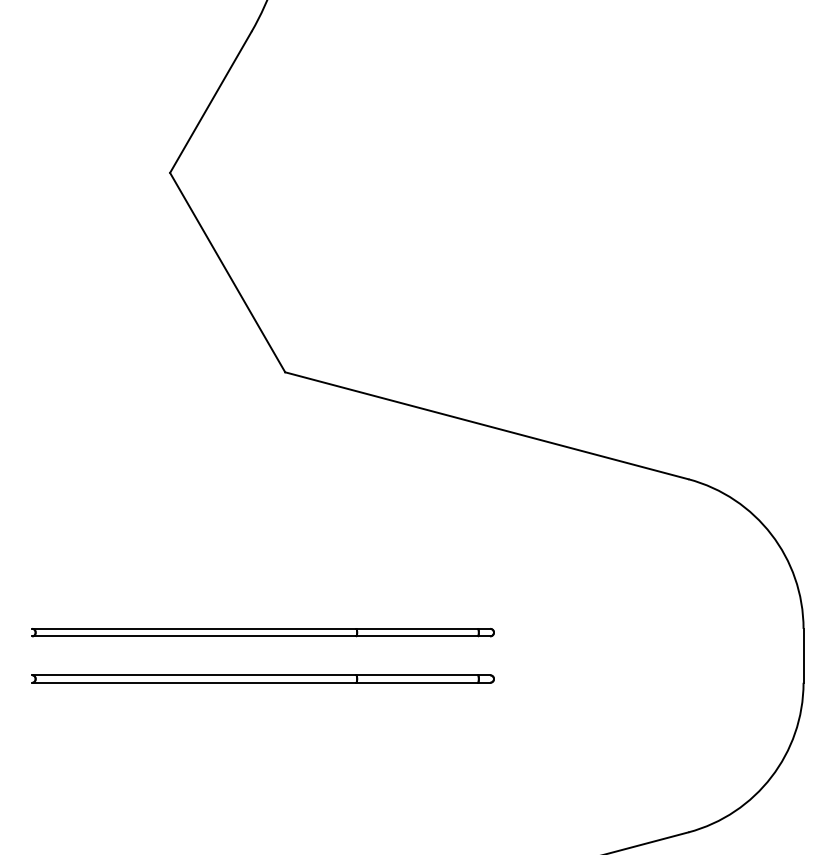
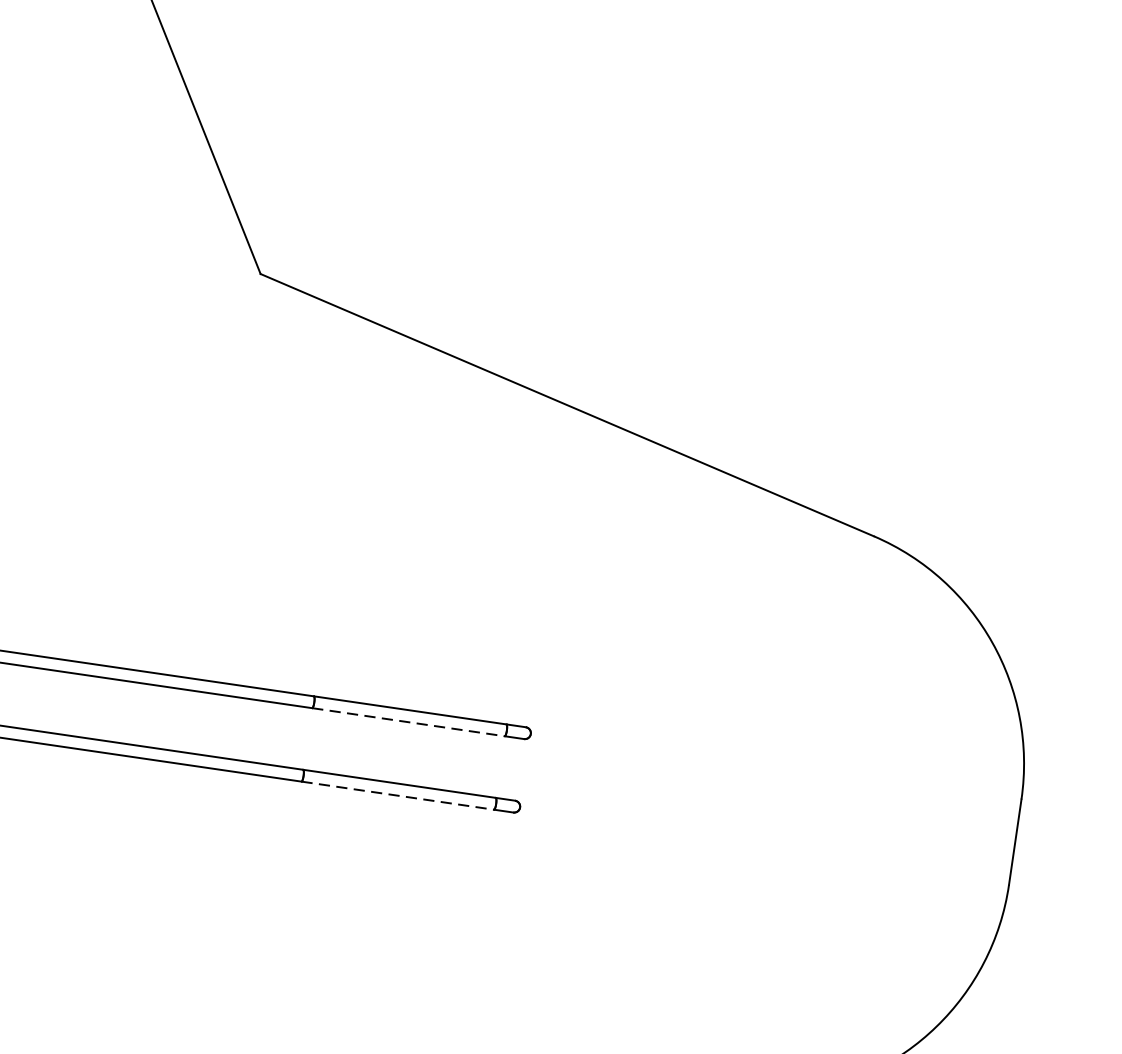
line: (417, 636) -> (408, 722), solid -> dashed
line: (417, 682) -> (398, 795), solid -> dashed

